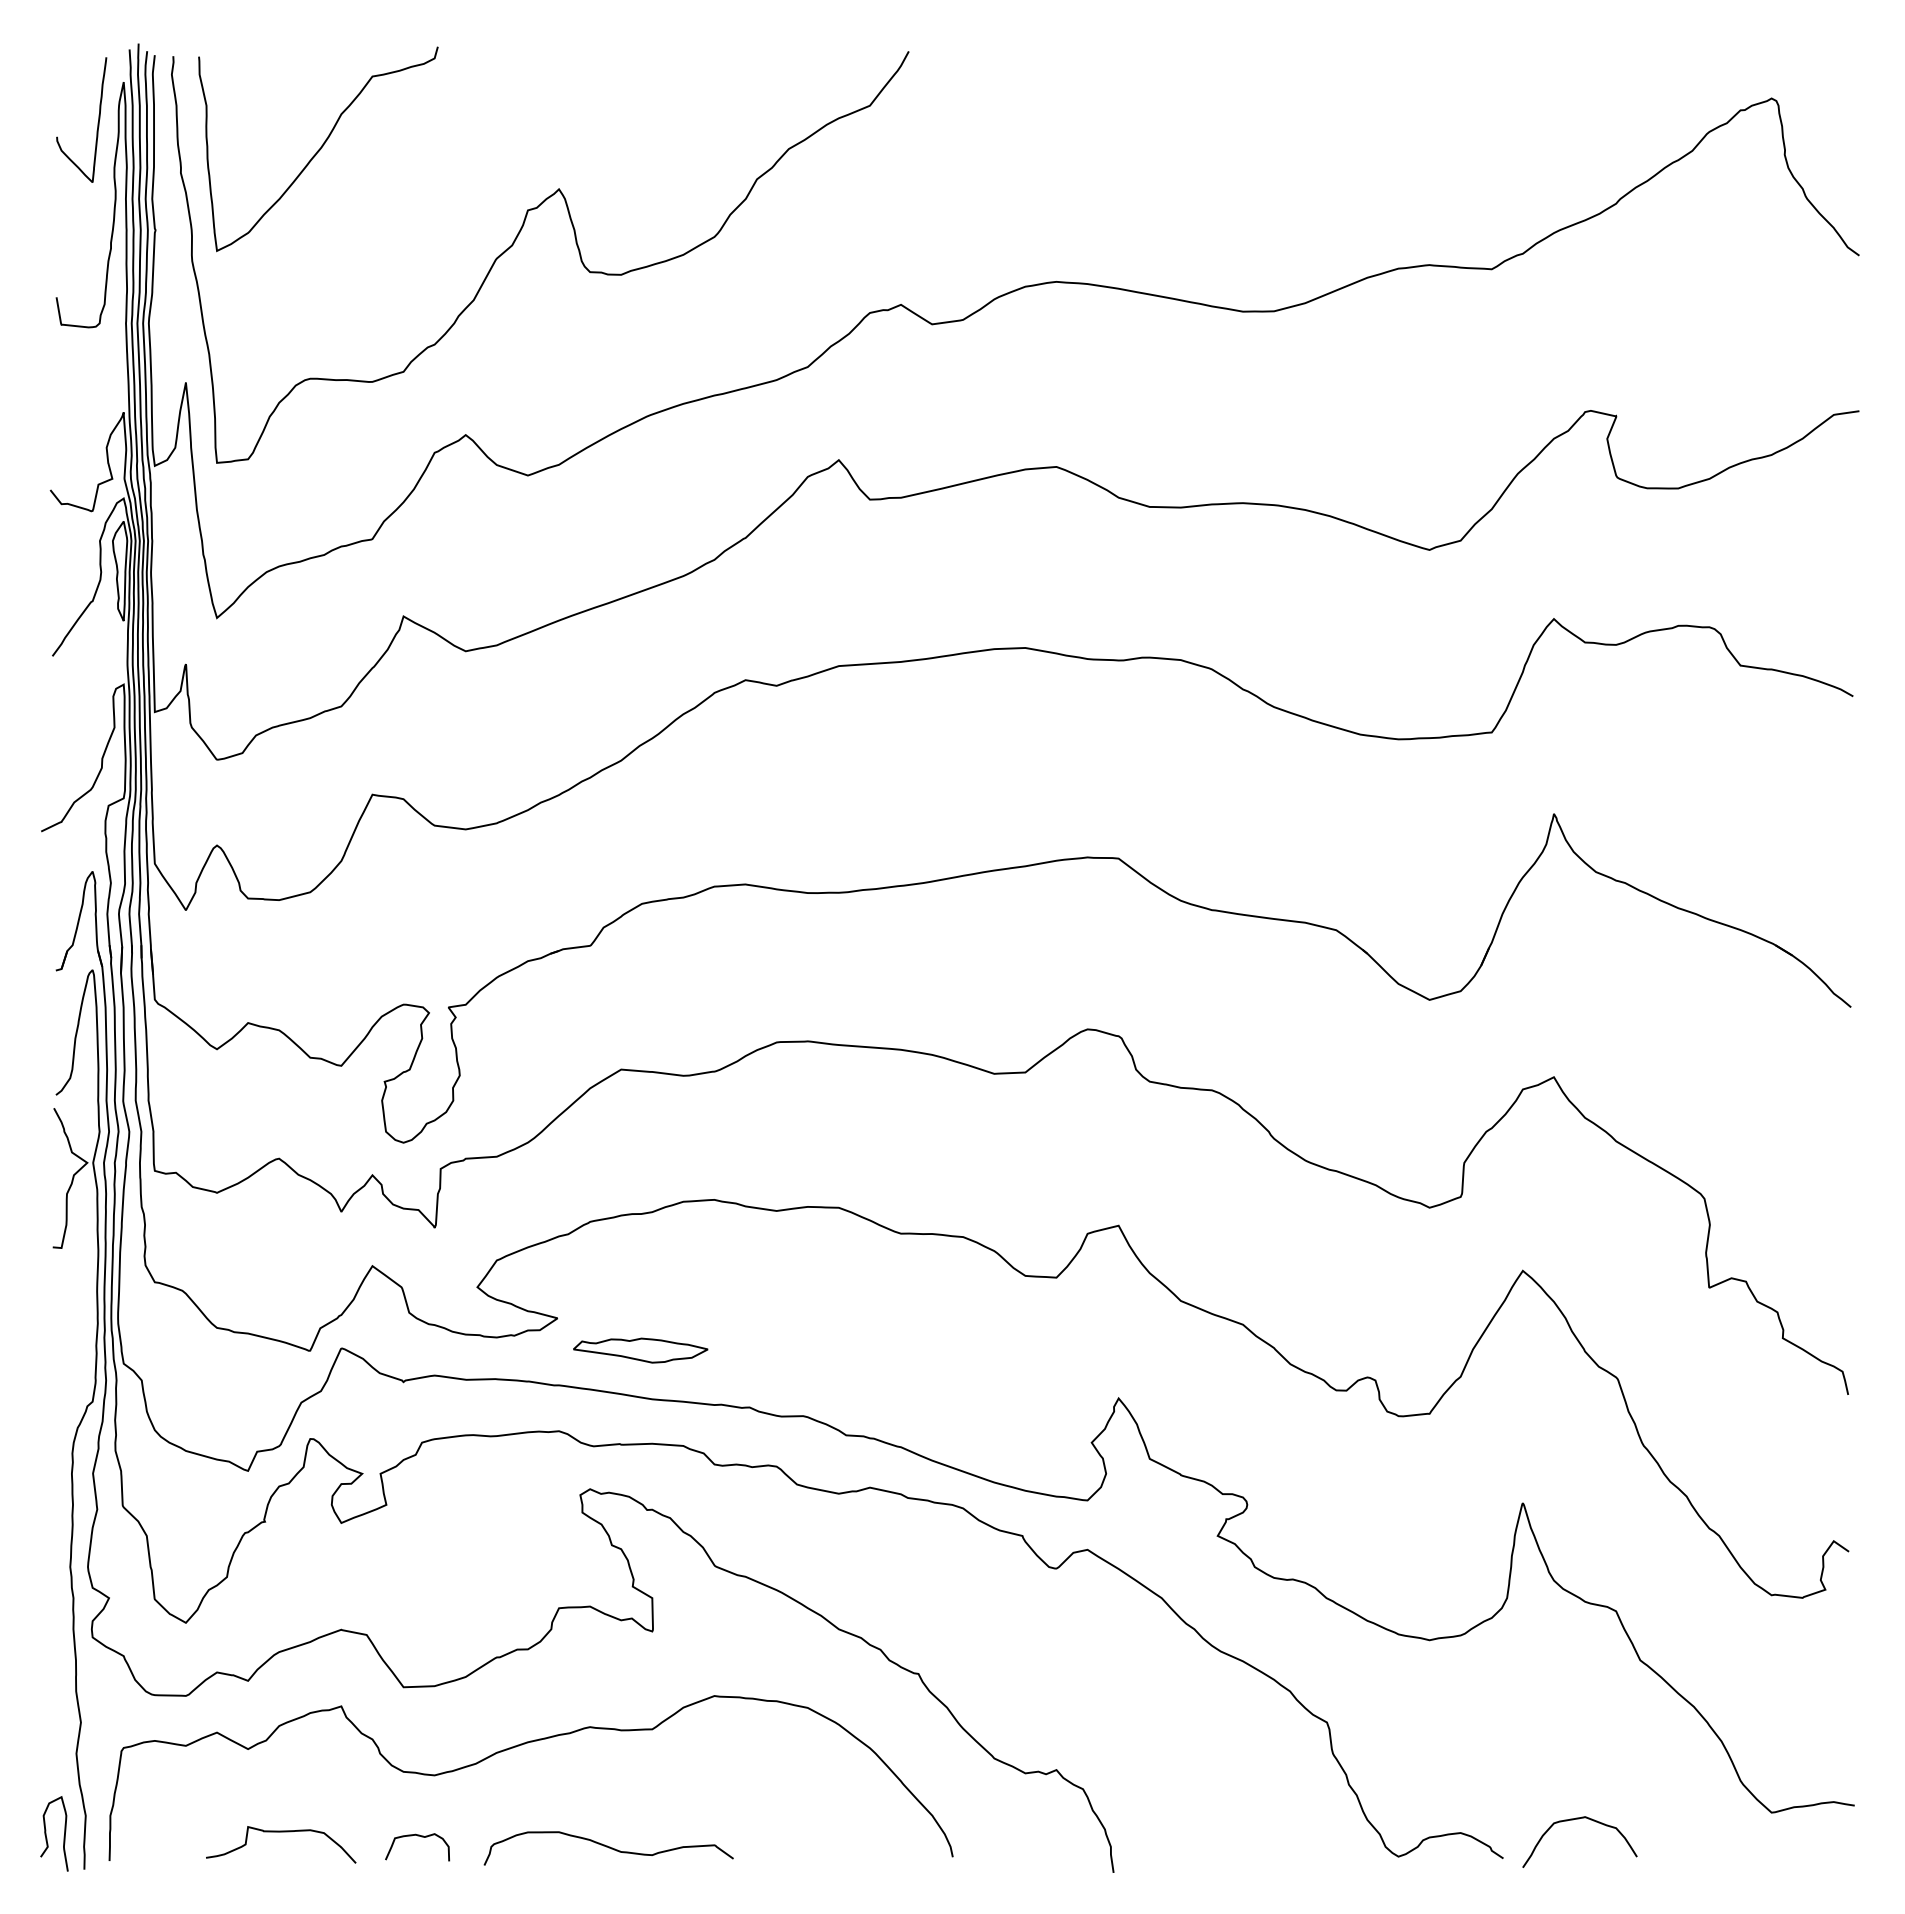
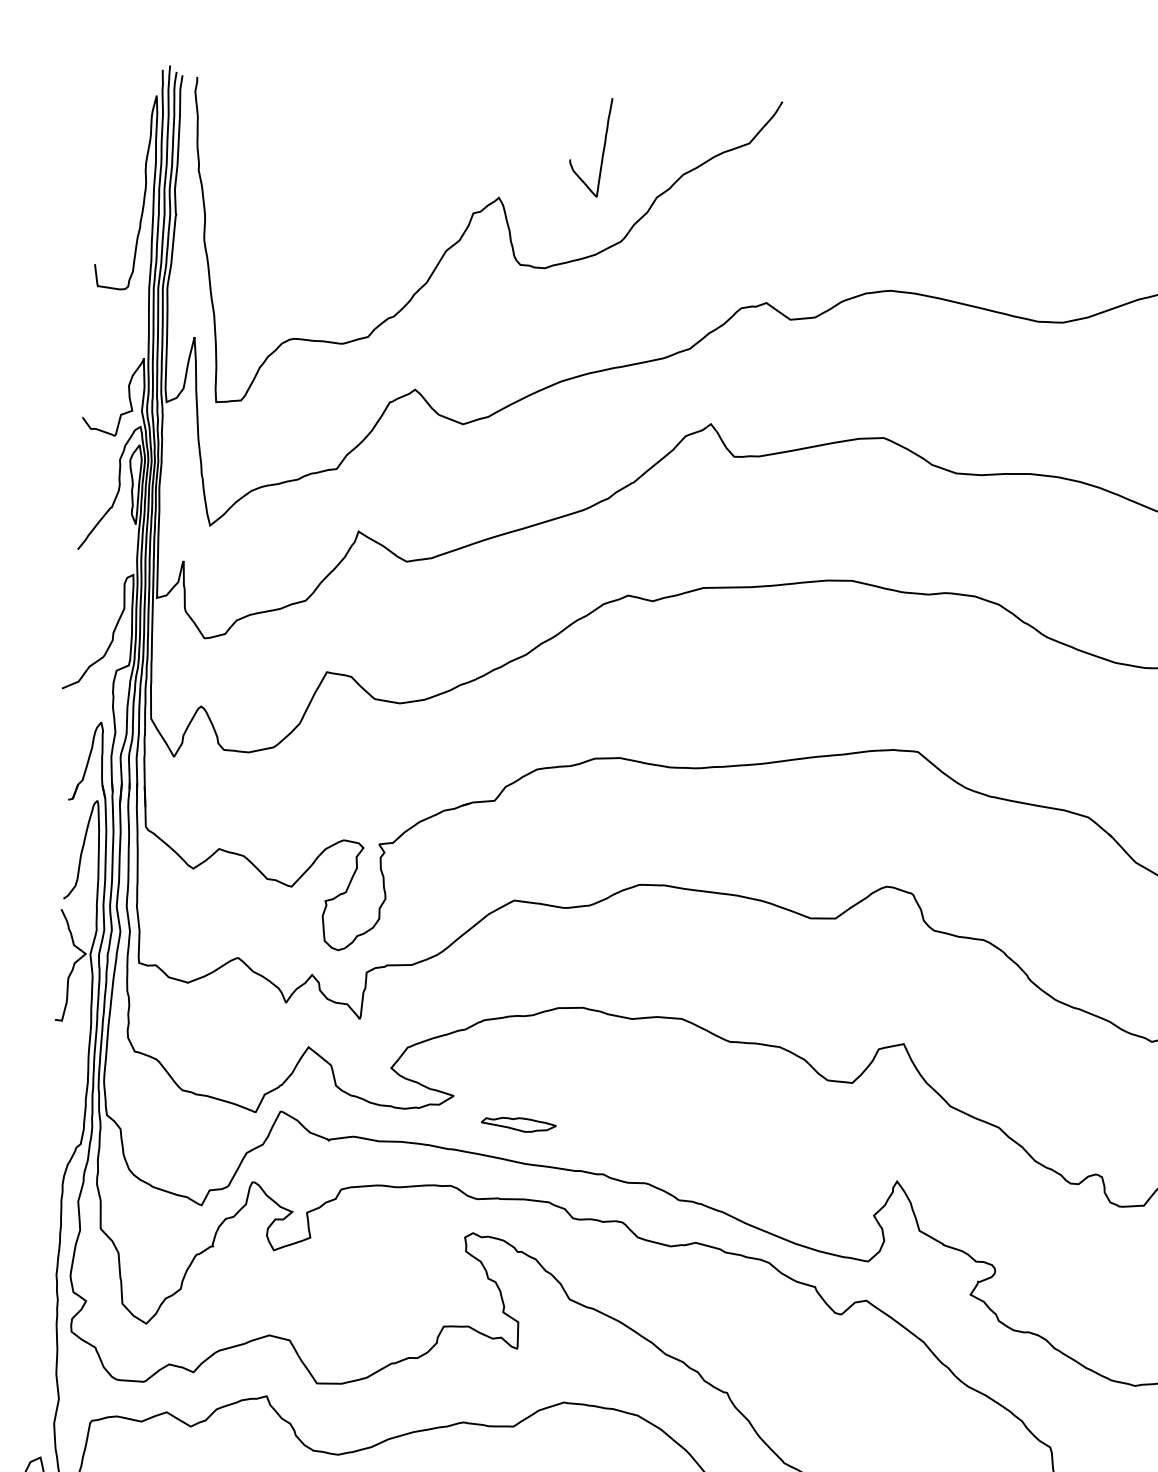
curve: (97, 122) -> (602, 149), moved
curve: (318, 149) -> (309, 156), removed
part: (640, 1350) -> (518, 1124), size x0.7

